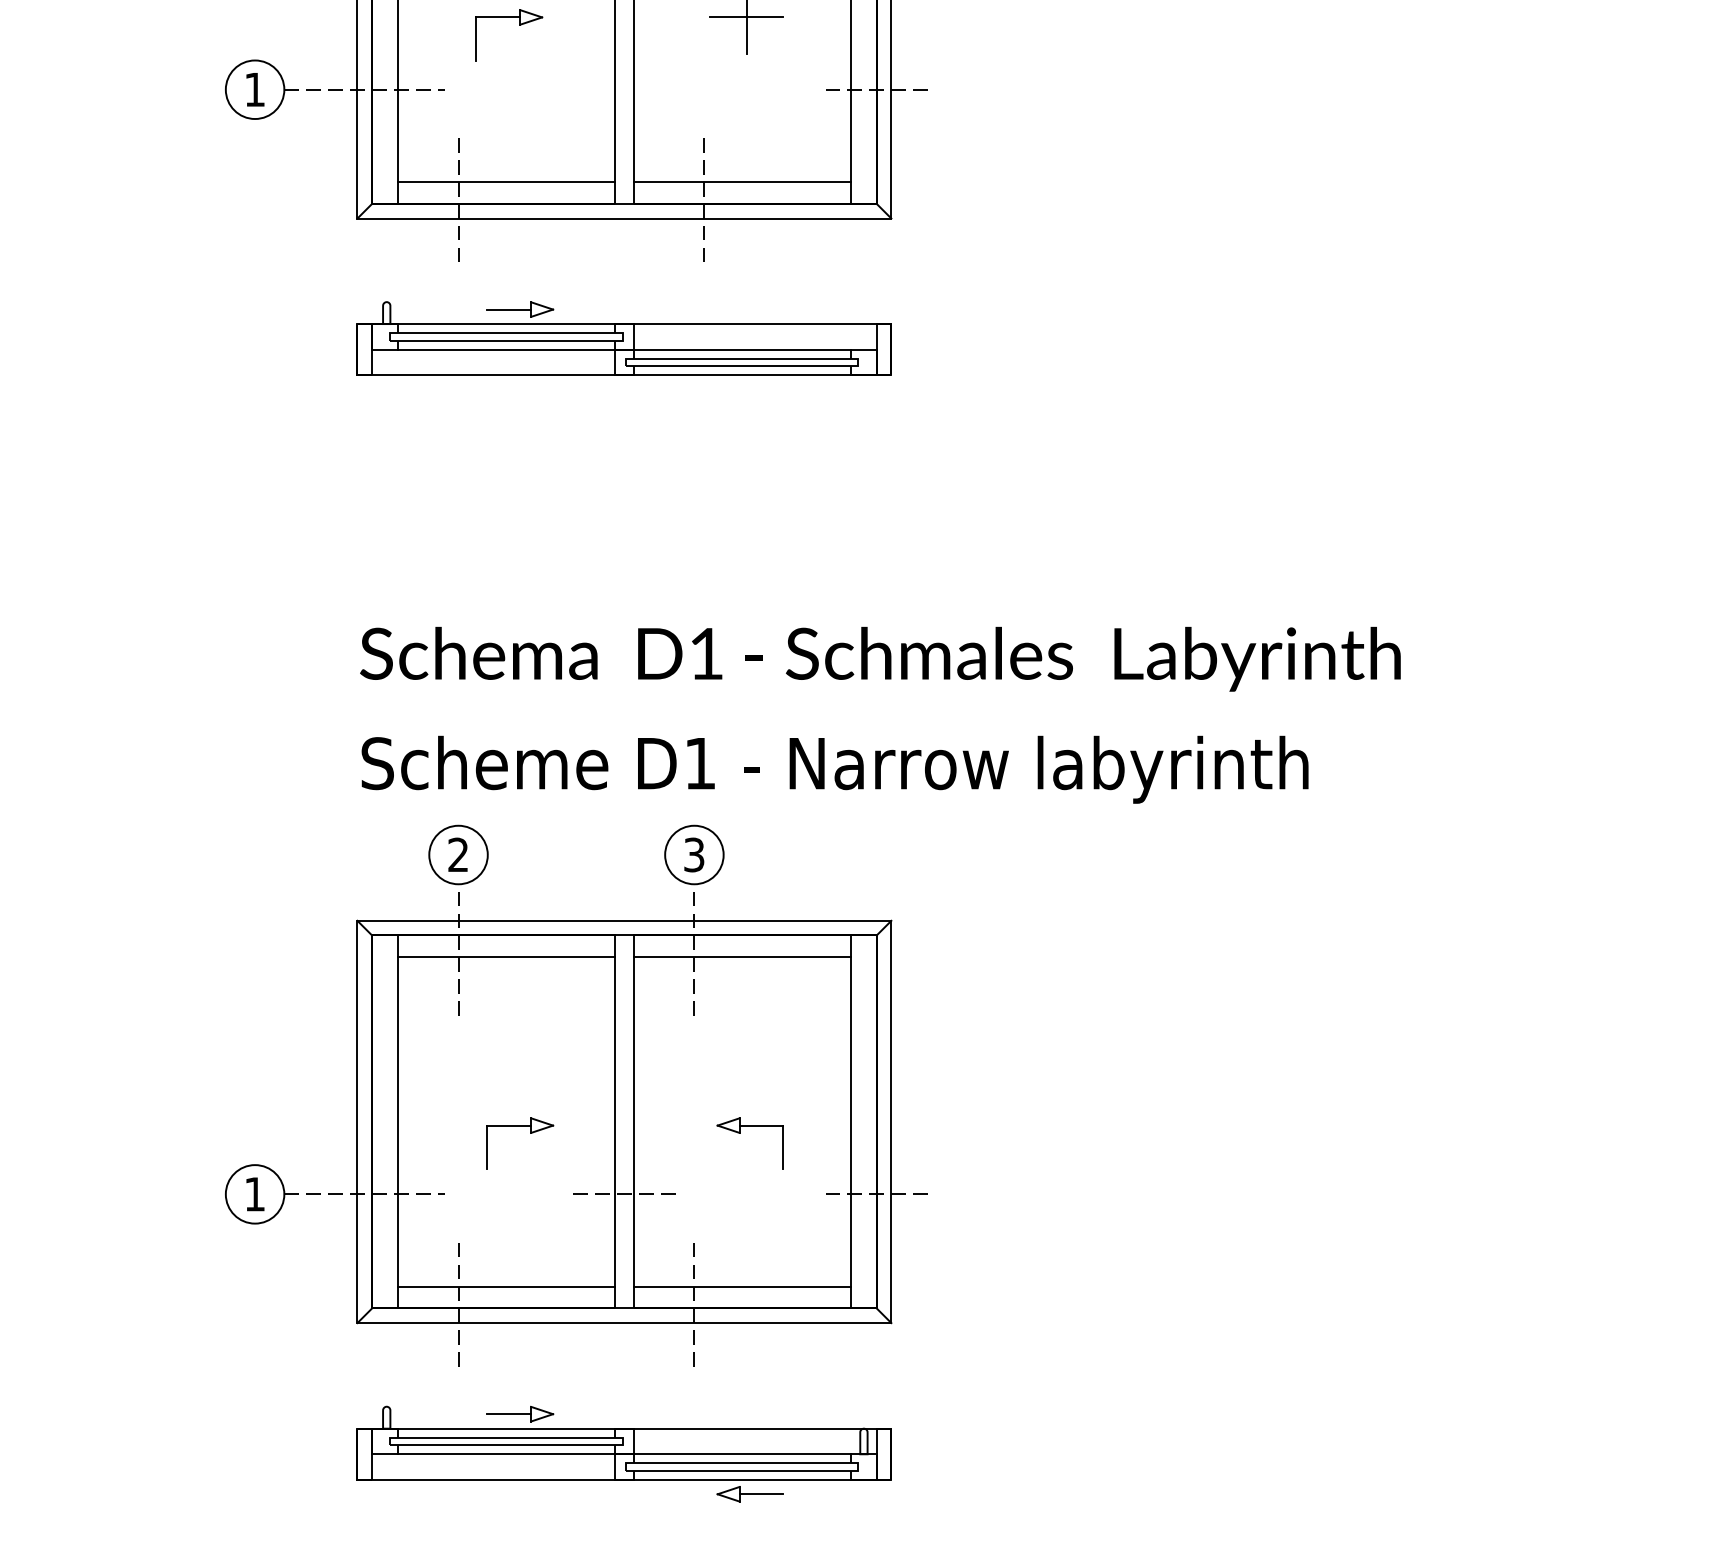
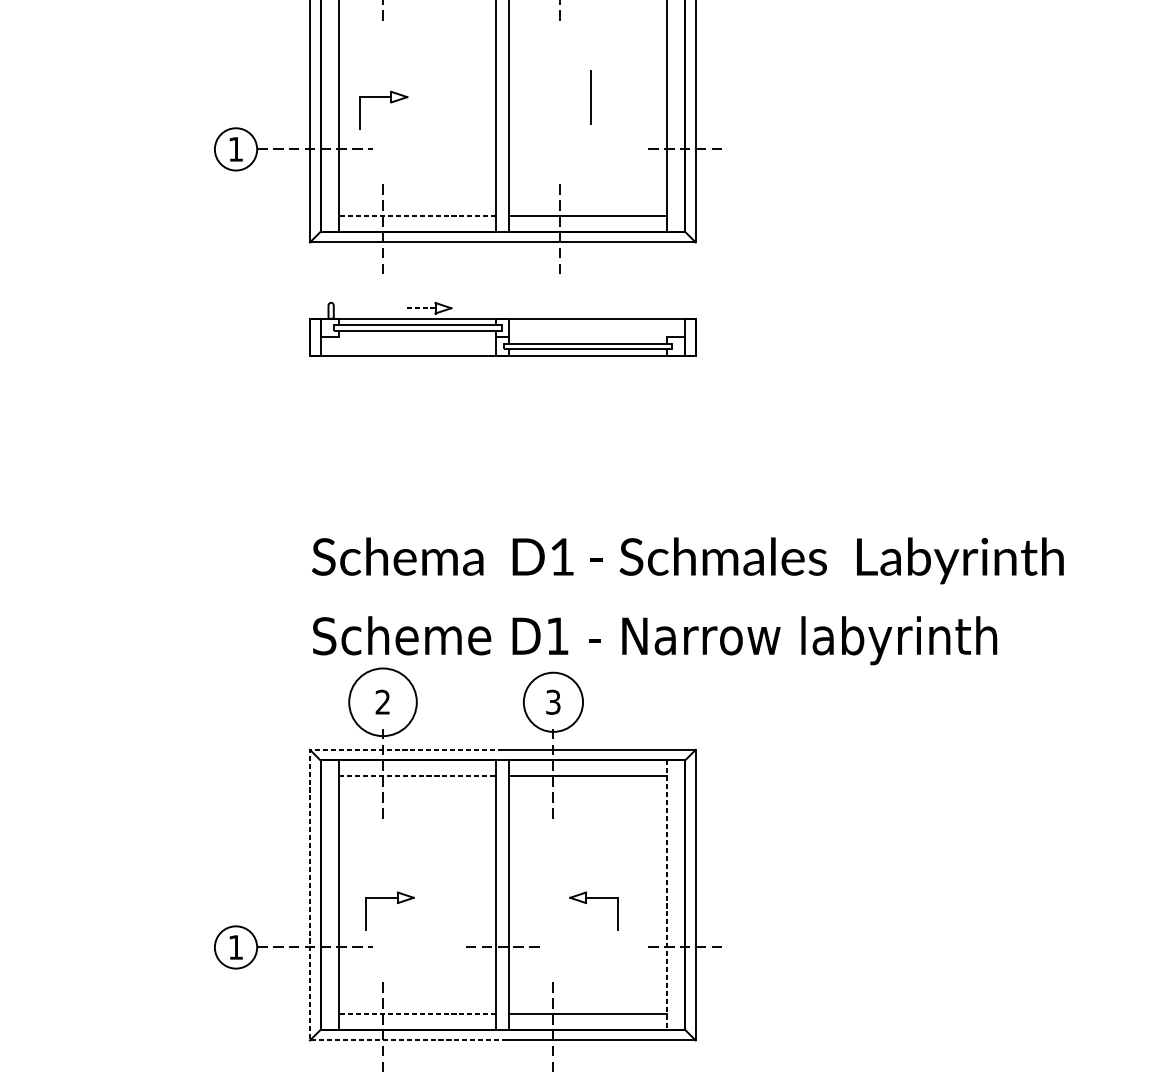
line: (746, 17) -> (591, 97), removed
part: (519, 25) -> (390, 102), moved
line: (506, 181) -> (417, 215), solid -> dashed
line: (509, 309) -> (419, 308), solid -> dashed
line: (506, 349) -> (417, 337), removed
line: (742, 349) -> (588, 337), removed
circle: (458, 854) -> (382, 701), size x1.6
circle: (694, 854) -> (553, 701), size x1.4
line: (506, 957) -> (417, 776), solid -> dashed
line: (357, 1122) -> (310, 895), solid -> dashed
line: (851, 1122) -> (666, 895), solid -> dashed
part: (530, 1133) -> (397, 903), moved
line: (506, 1286) -> (417, 1014), solid -> dashed

